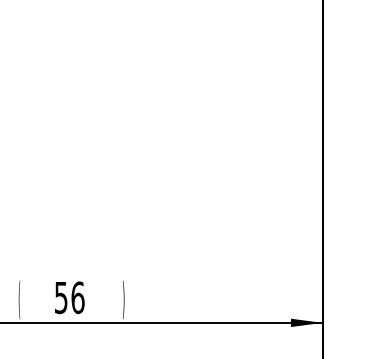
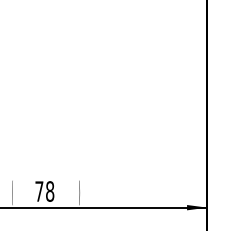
text: (69, 297) -> (44, 191), 56 -> 78

